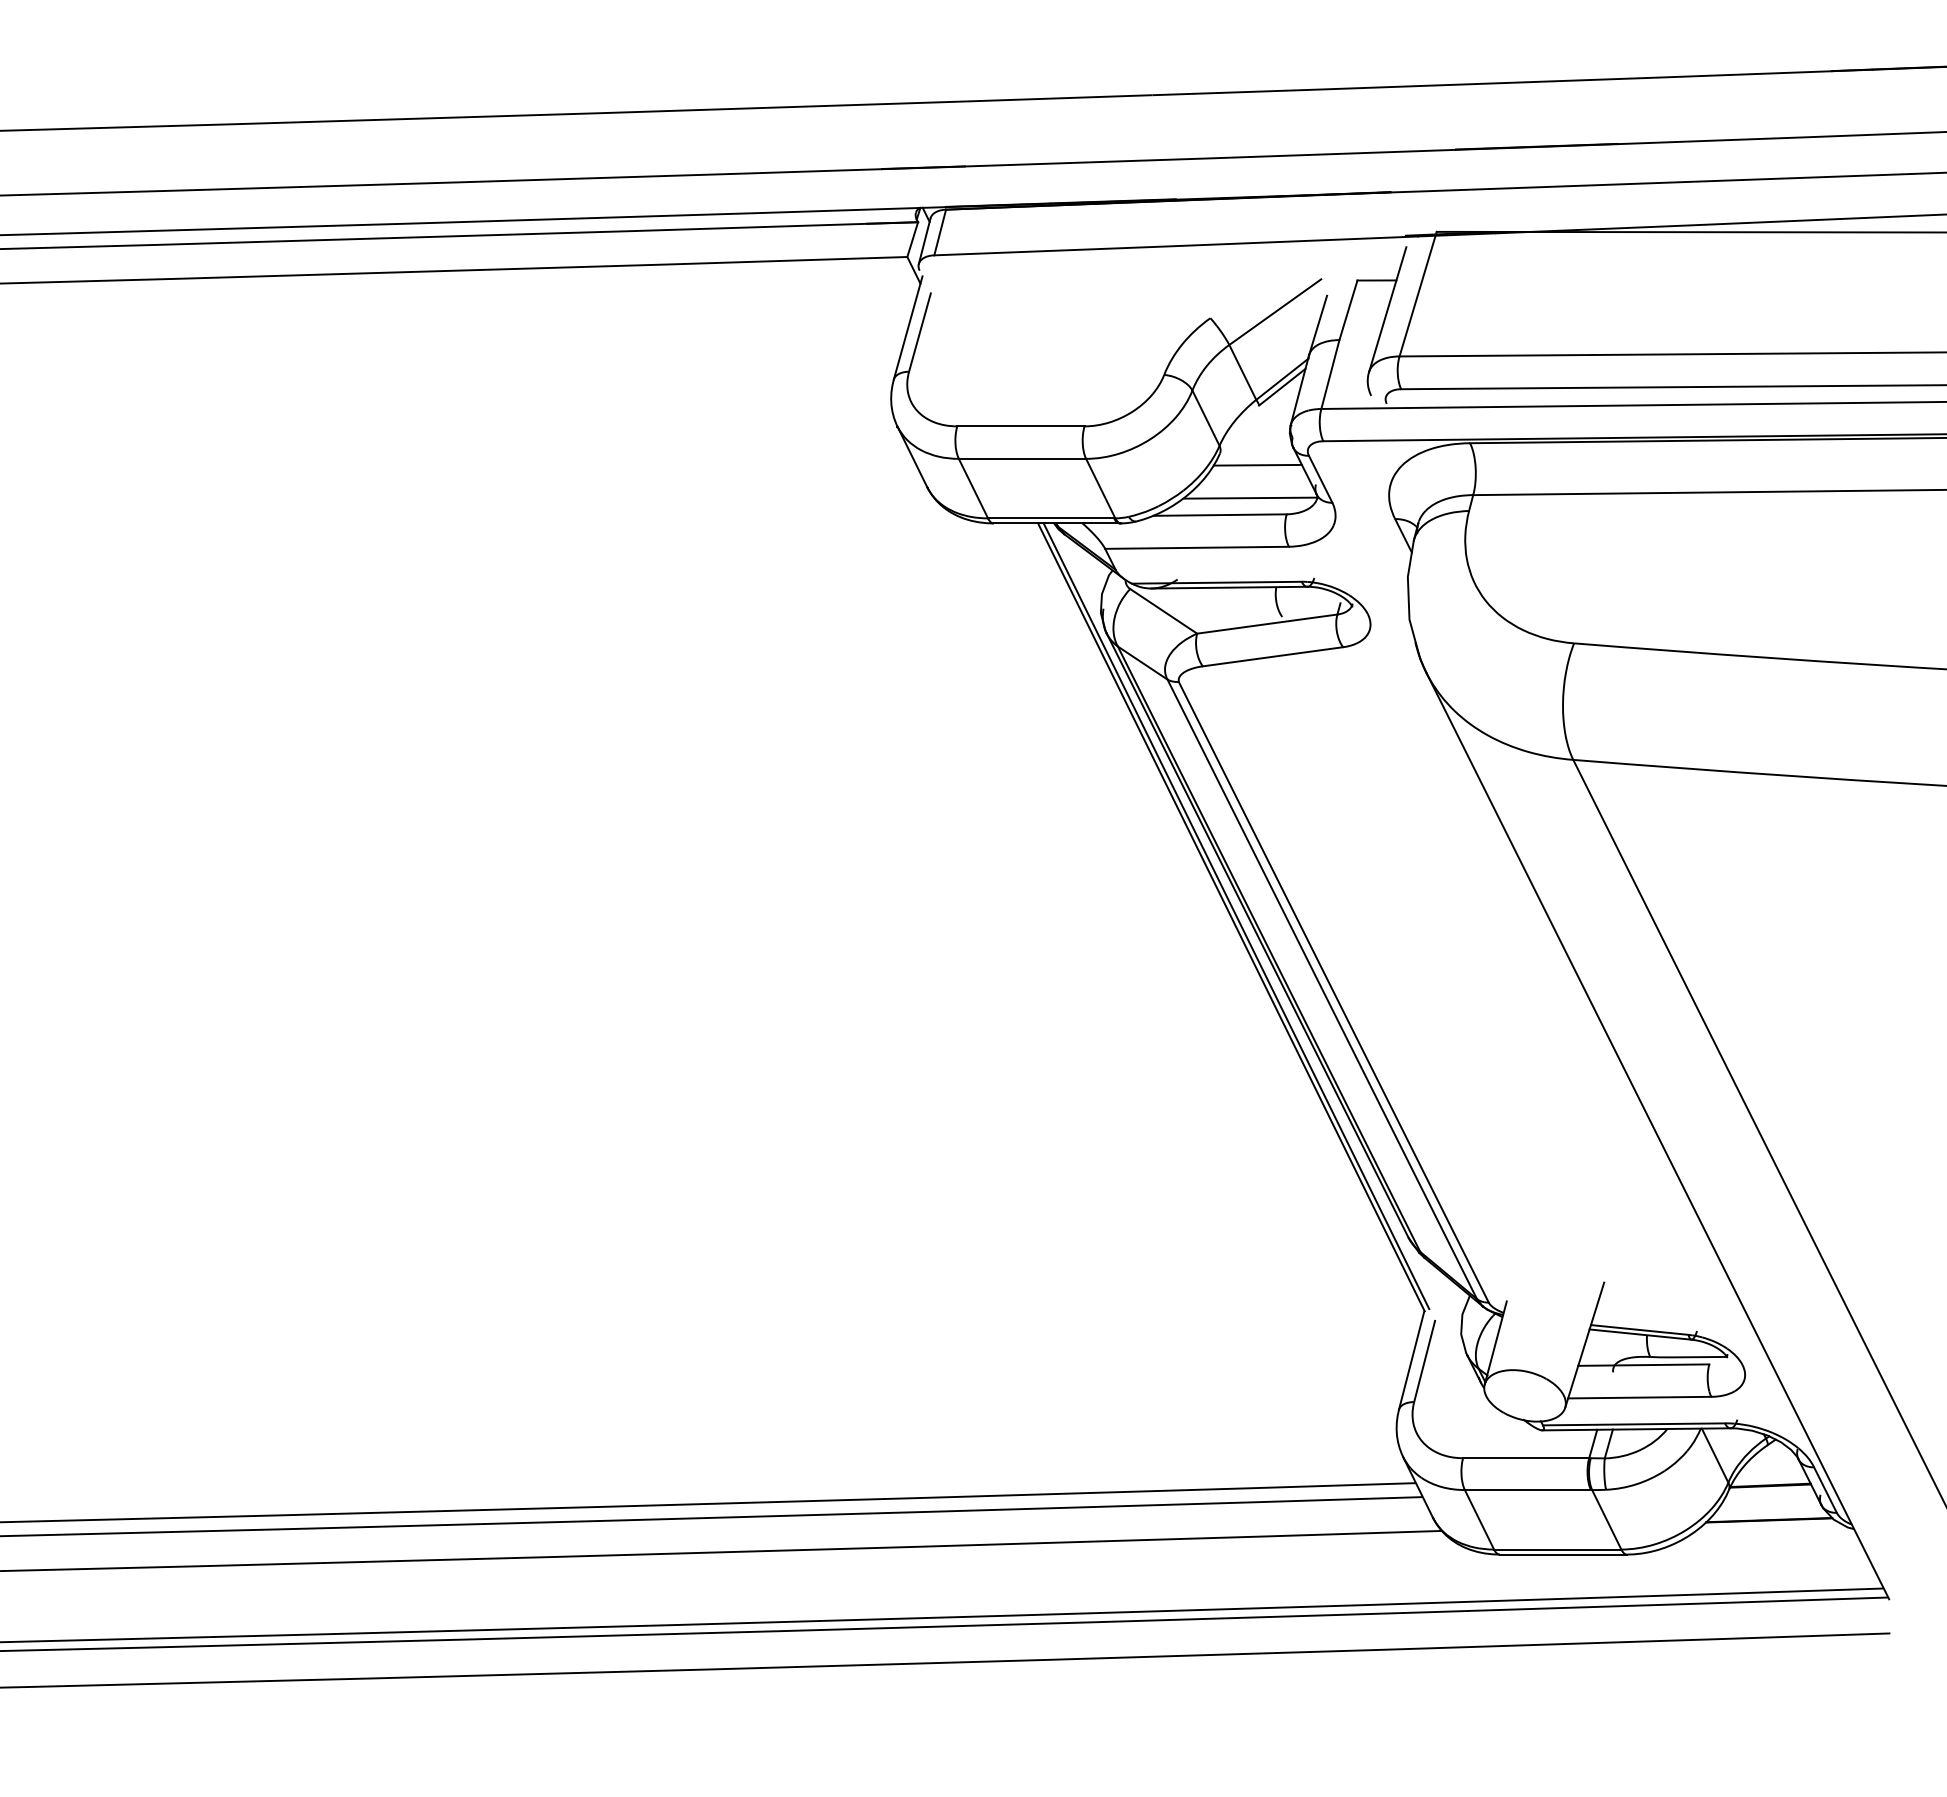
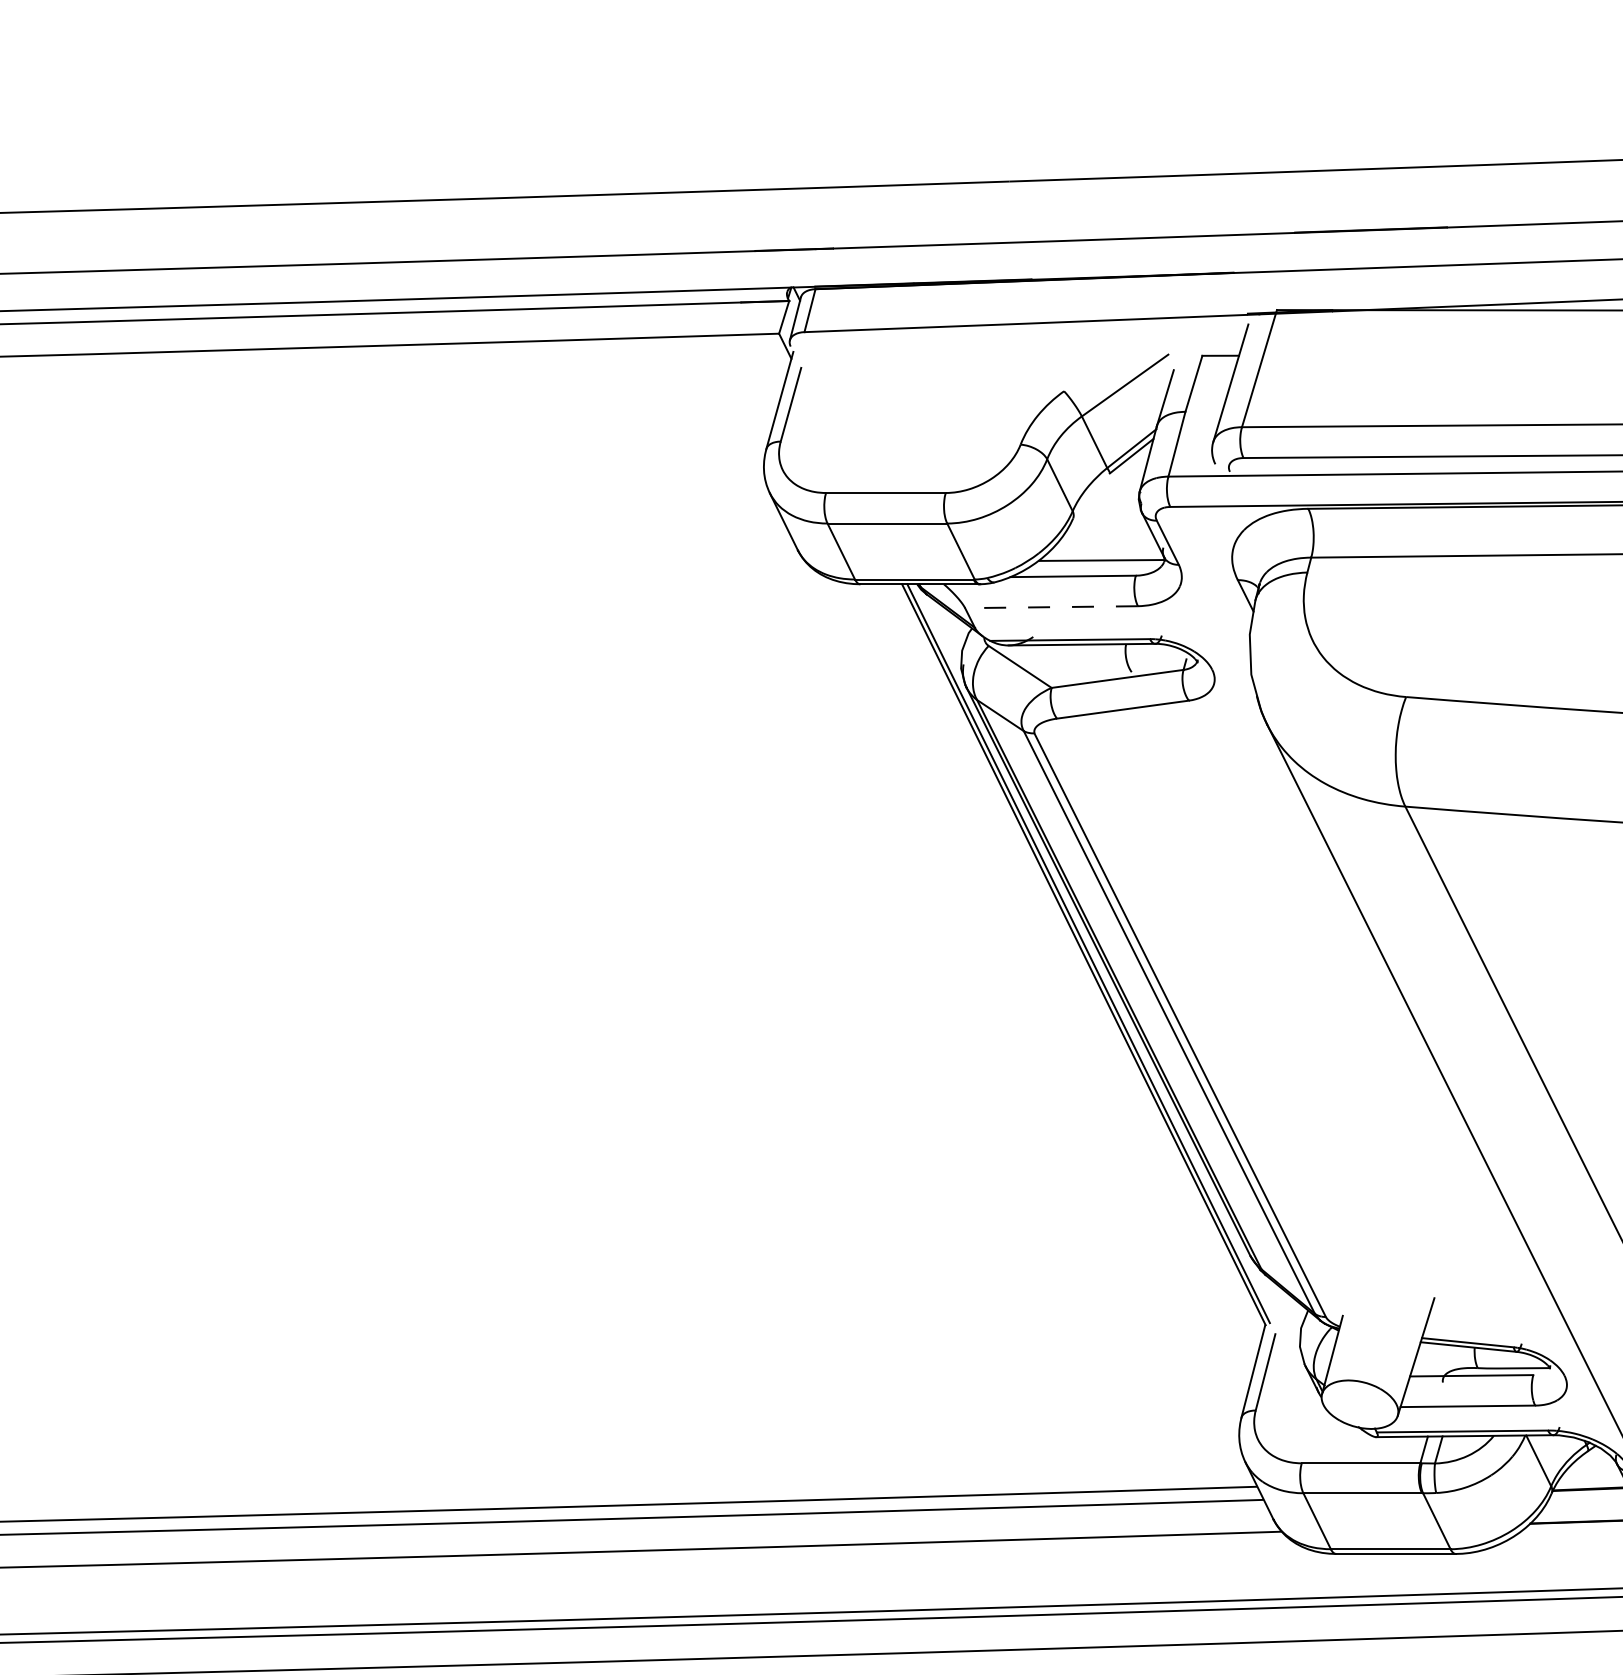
line: (1257, 464) -> (1108, 528), removed
line: (1197, 547) -> (1051, 606), solid -> dashed

